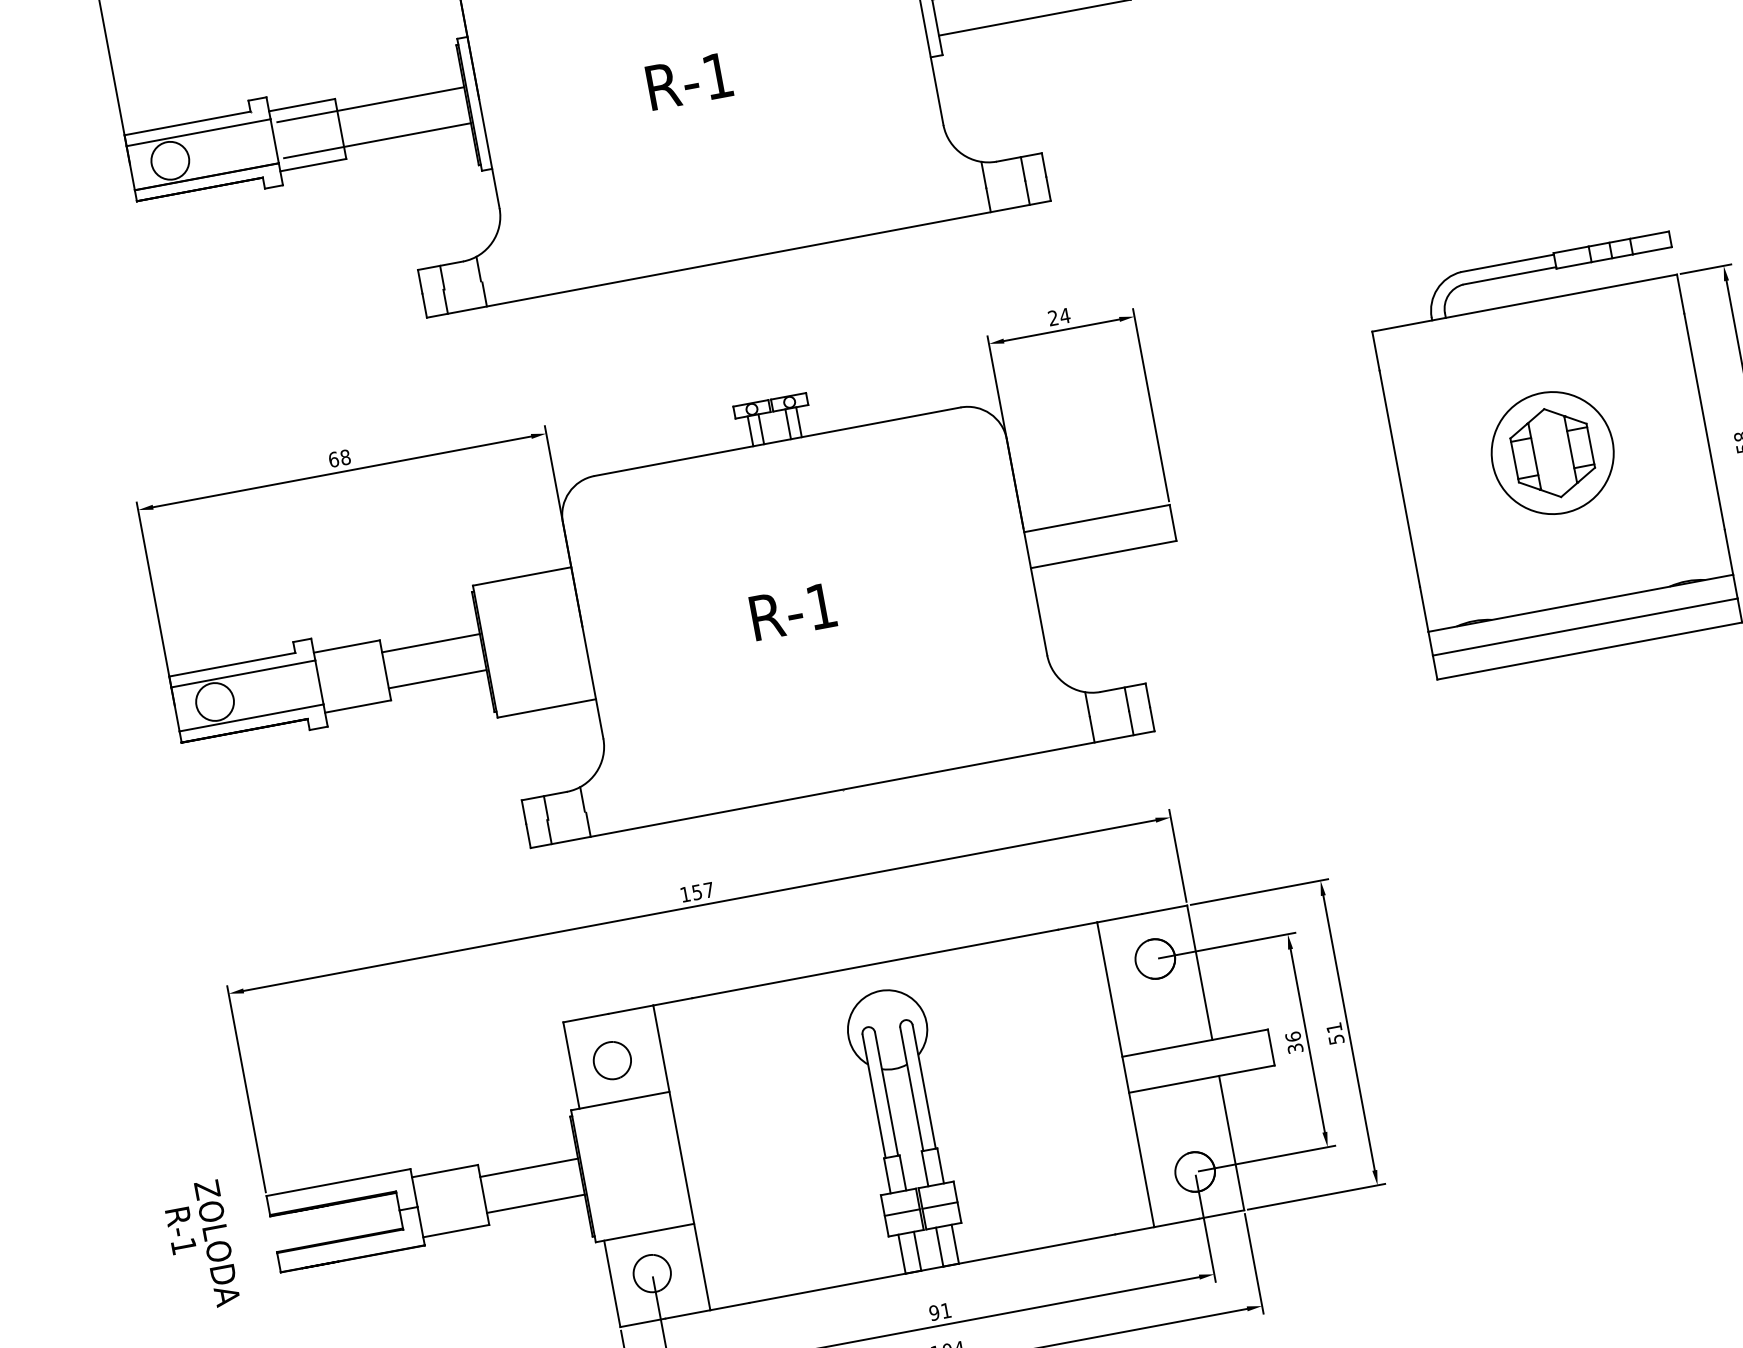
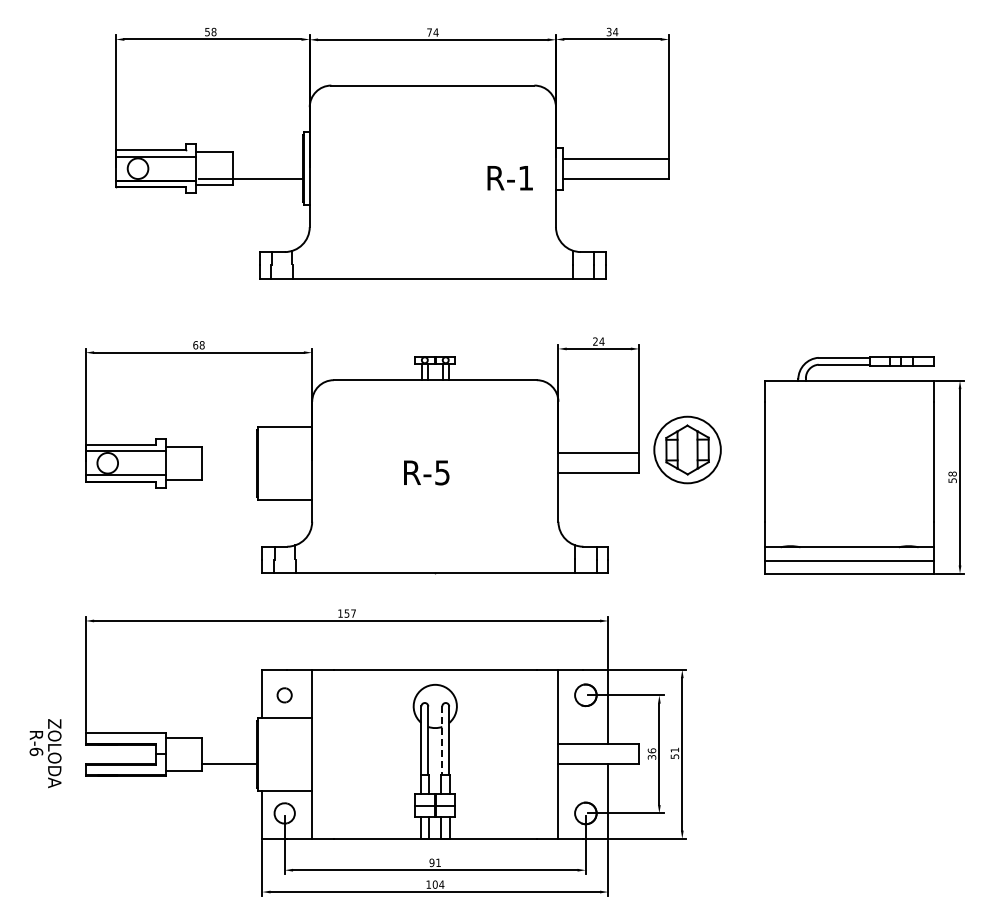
text: (688, 82) -> (509, 178), moved
line: (369, 104) -> (250, 158), removed
part: (1552, 452) -> (687, 449), moved
text: (821, 605) -> (442, 472), R-1 -> R-5
line: (431, 643) -> (229, 453), removed
line: (438, 679) -> (229, 473), removed
part: (612, 1061) -> (284, 695), size x0.7
line: (912, 1090) -> (442, 741), solid -> dashed
line: (529, 1167) -> (229, 744), removed
text: (183, 1245) -> (36, 751), R-1 -> R-6

